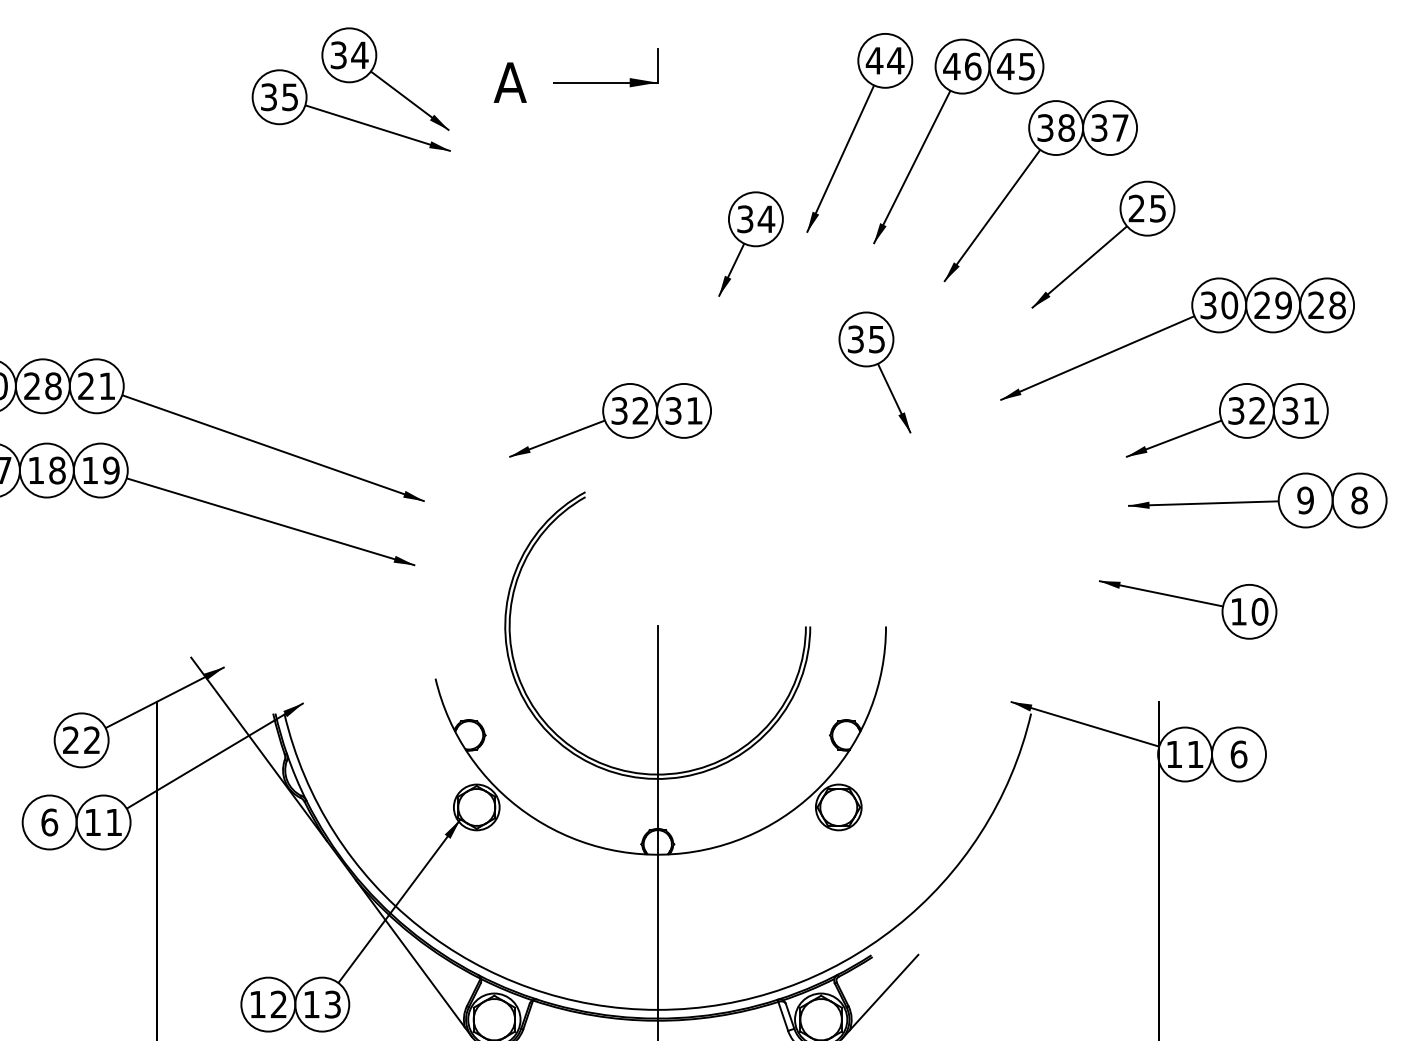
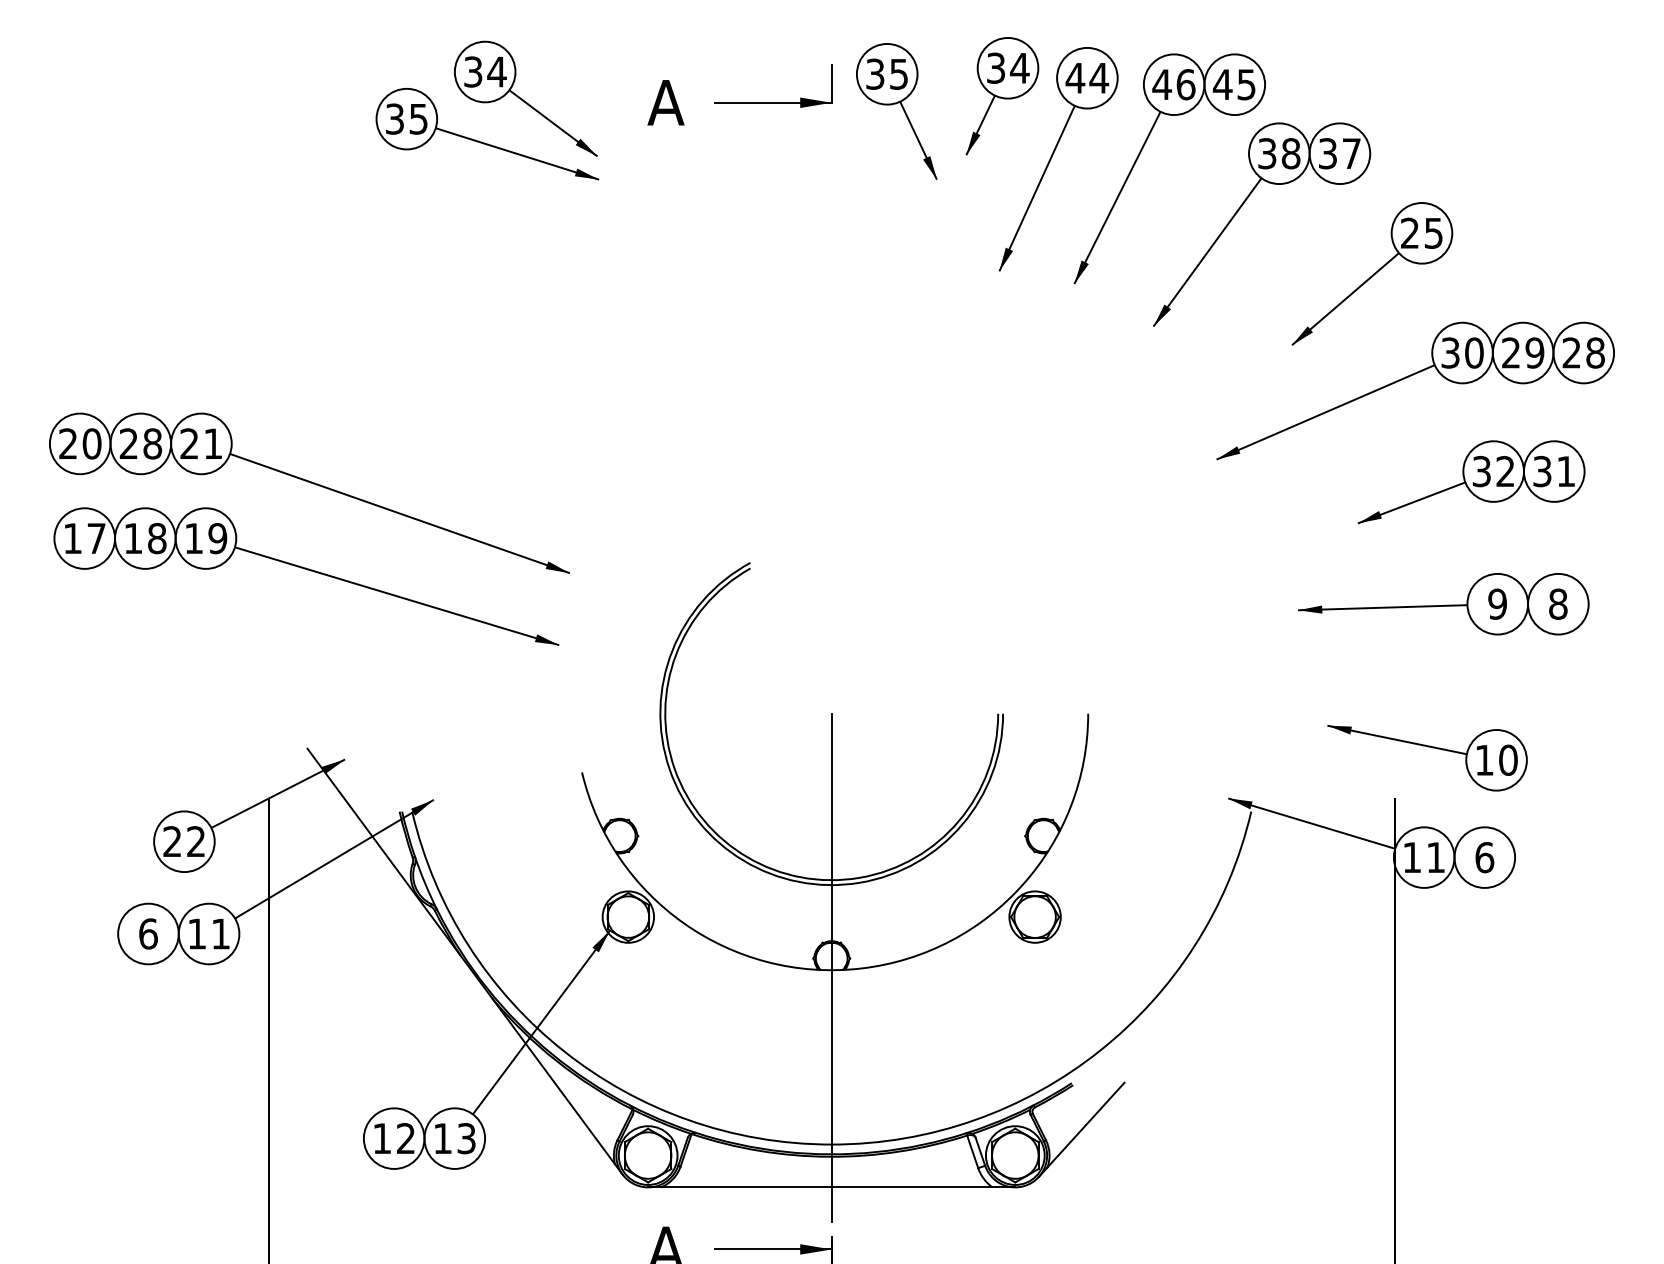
part: (751, 244) -> (1002, 96), moved
part: (1103, 244) -> (1372, 273), moved
part: (880, 370) -> (902, 109), moved
part: (610, 420) -> (778, 482), removed
part: (1257, 500) -> (1443, 604), moved
part: (1188, 600) -> (1427, 747), moved

